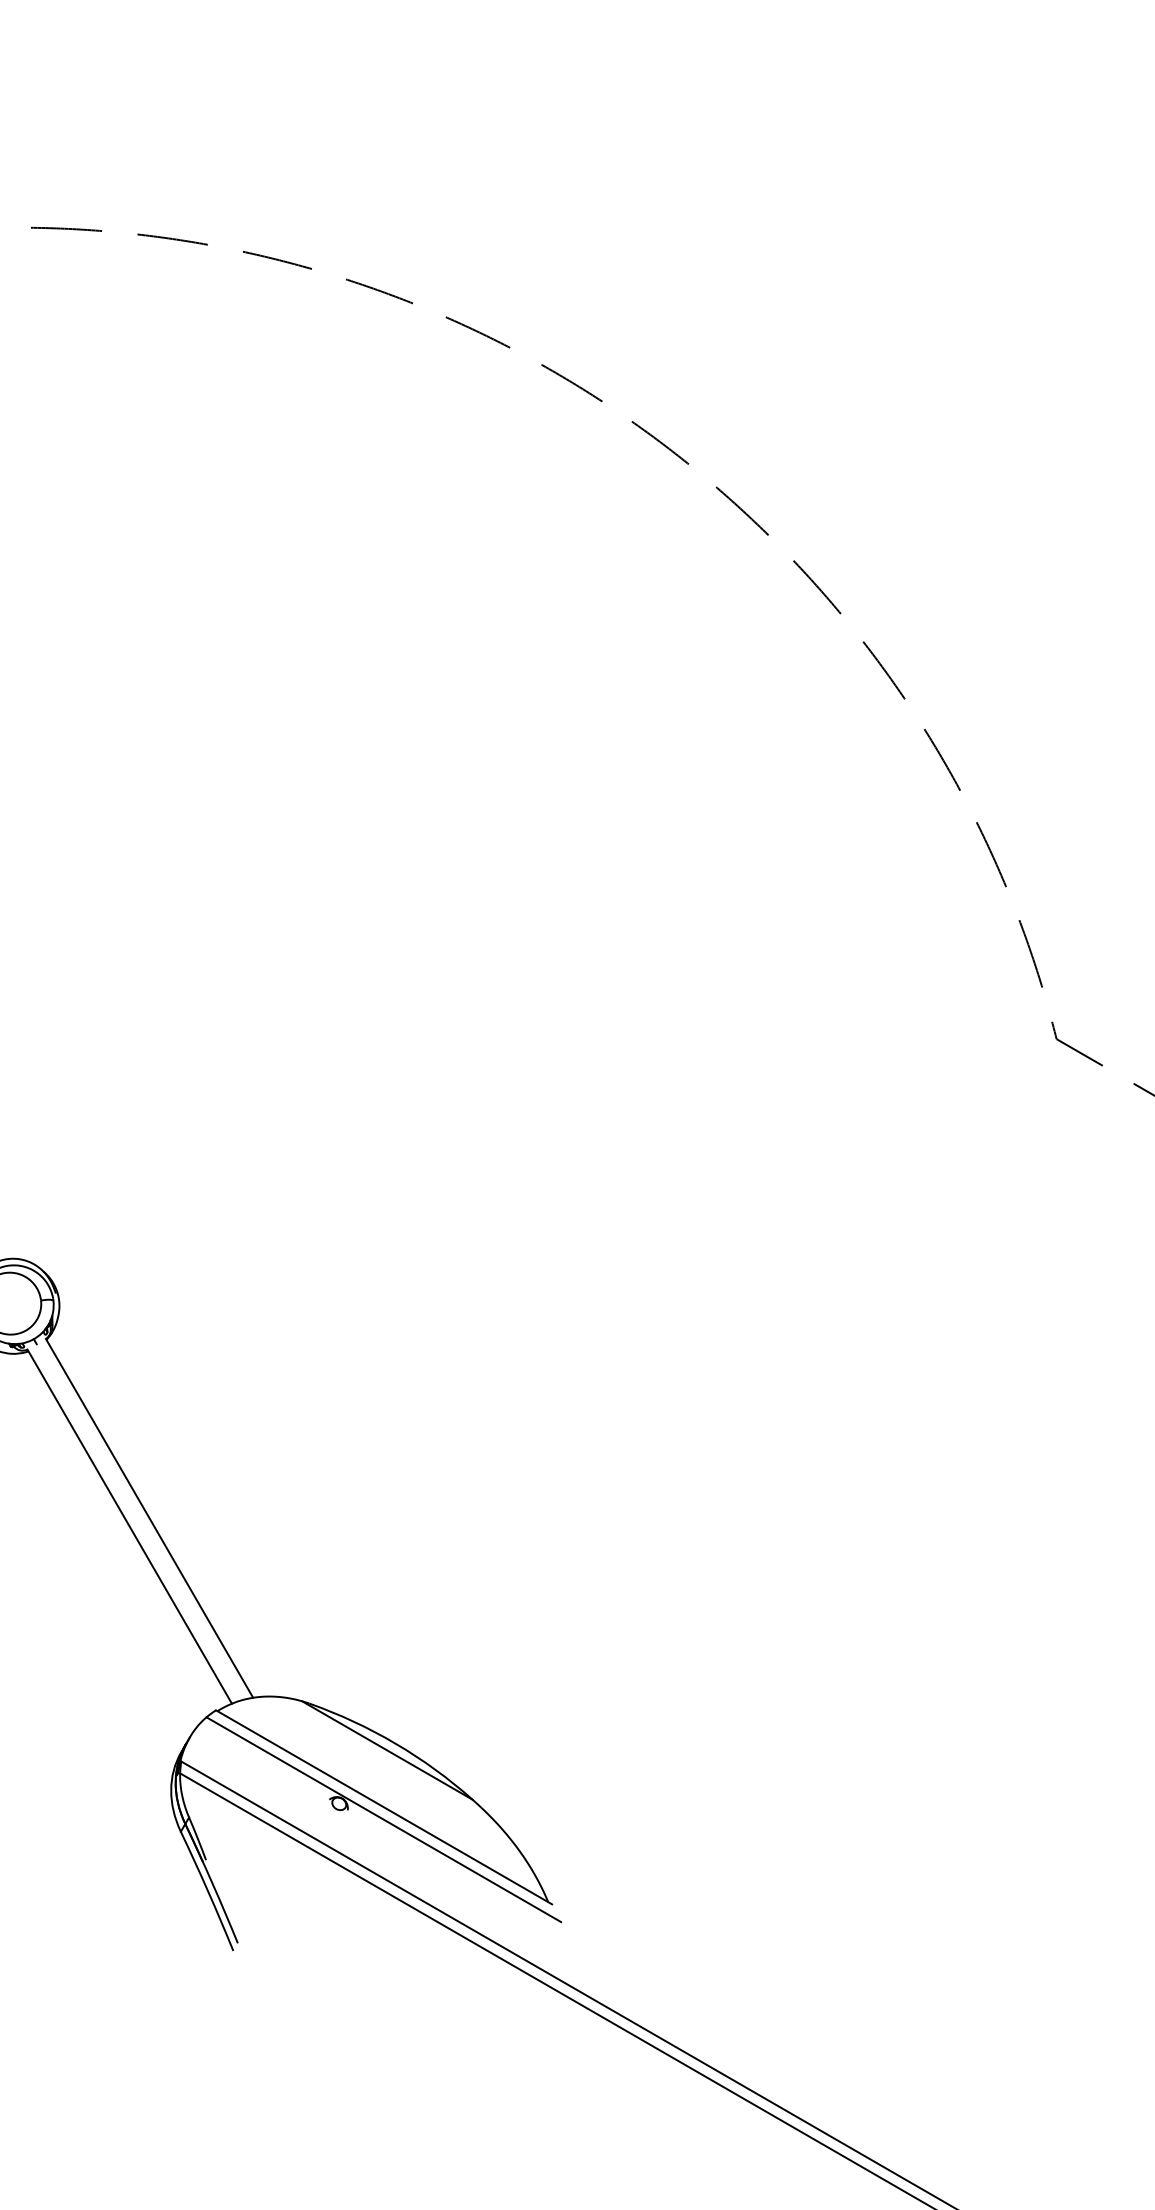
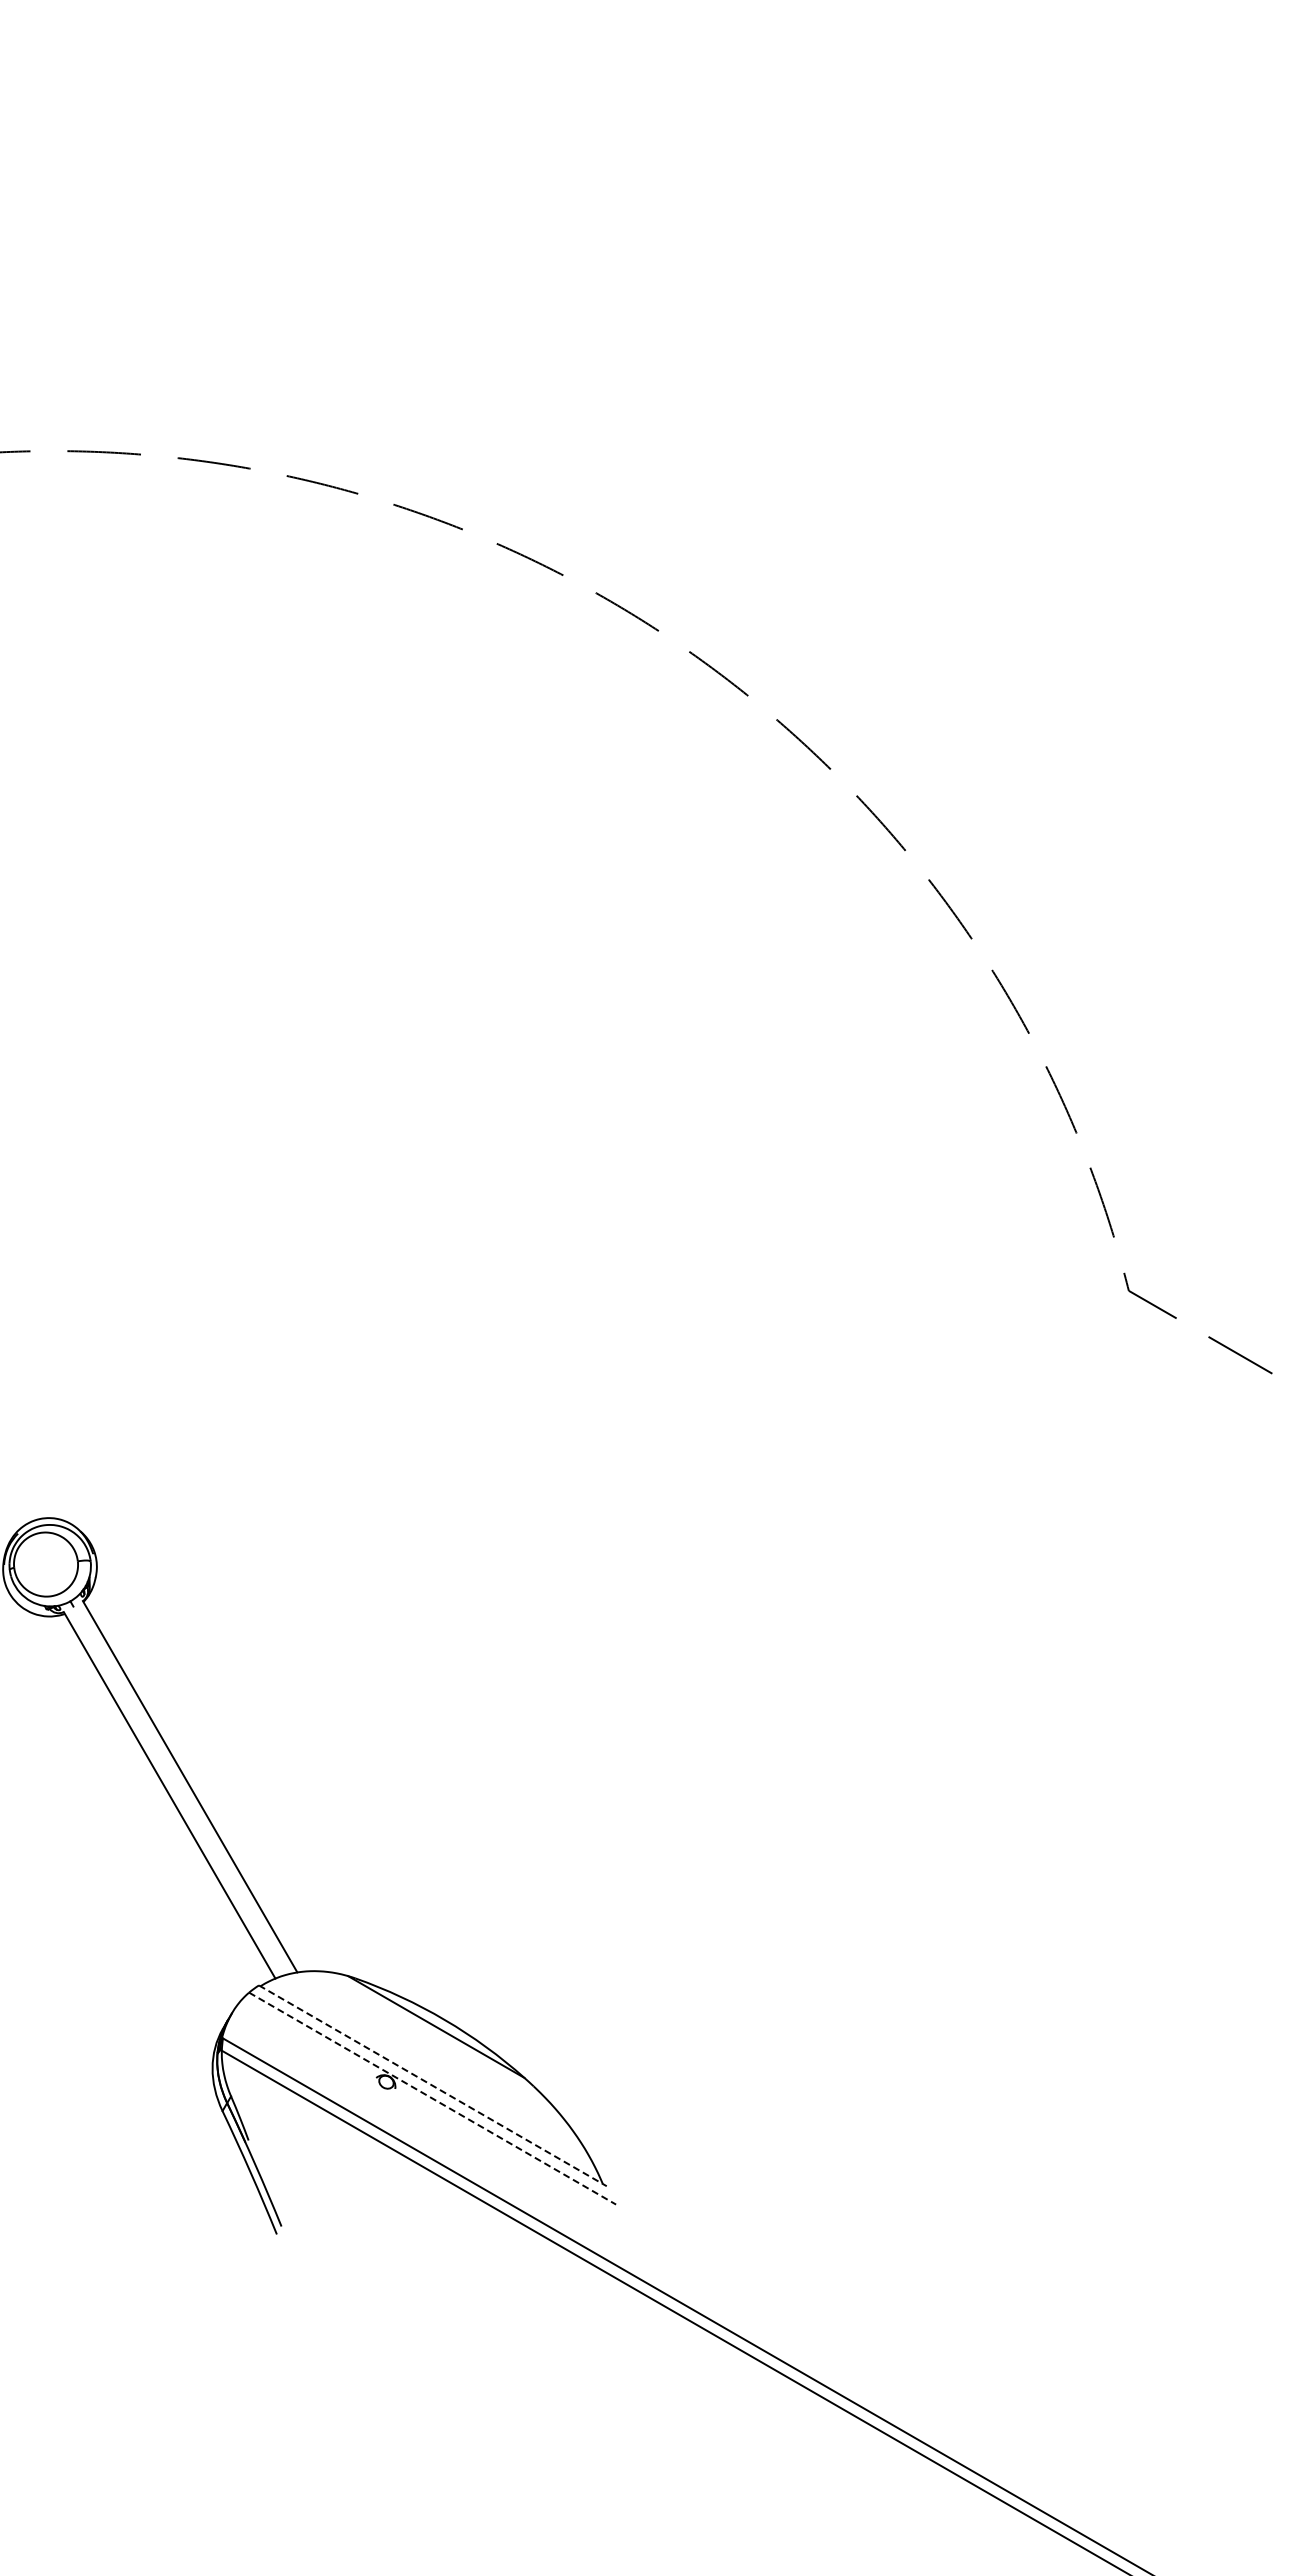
line: (383, 1807) -> (432, 2085), solid -> dashed
line: (383, 1819) -> (432, 2098), solid -> dashed

